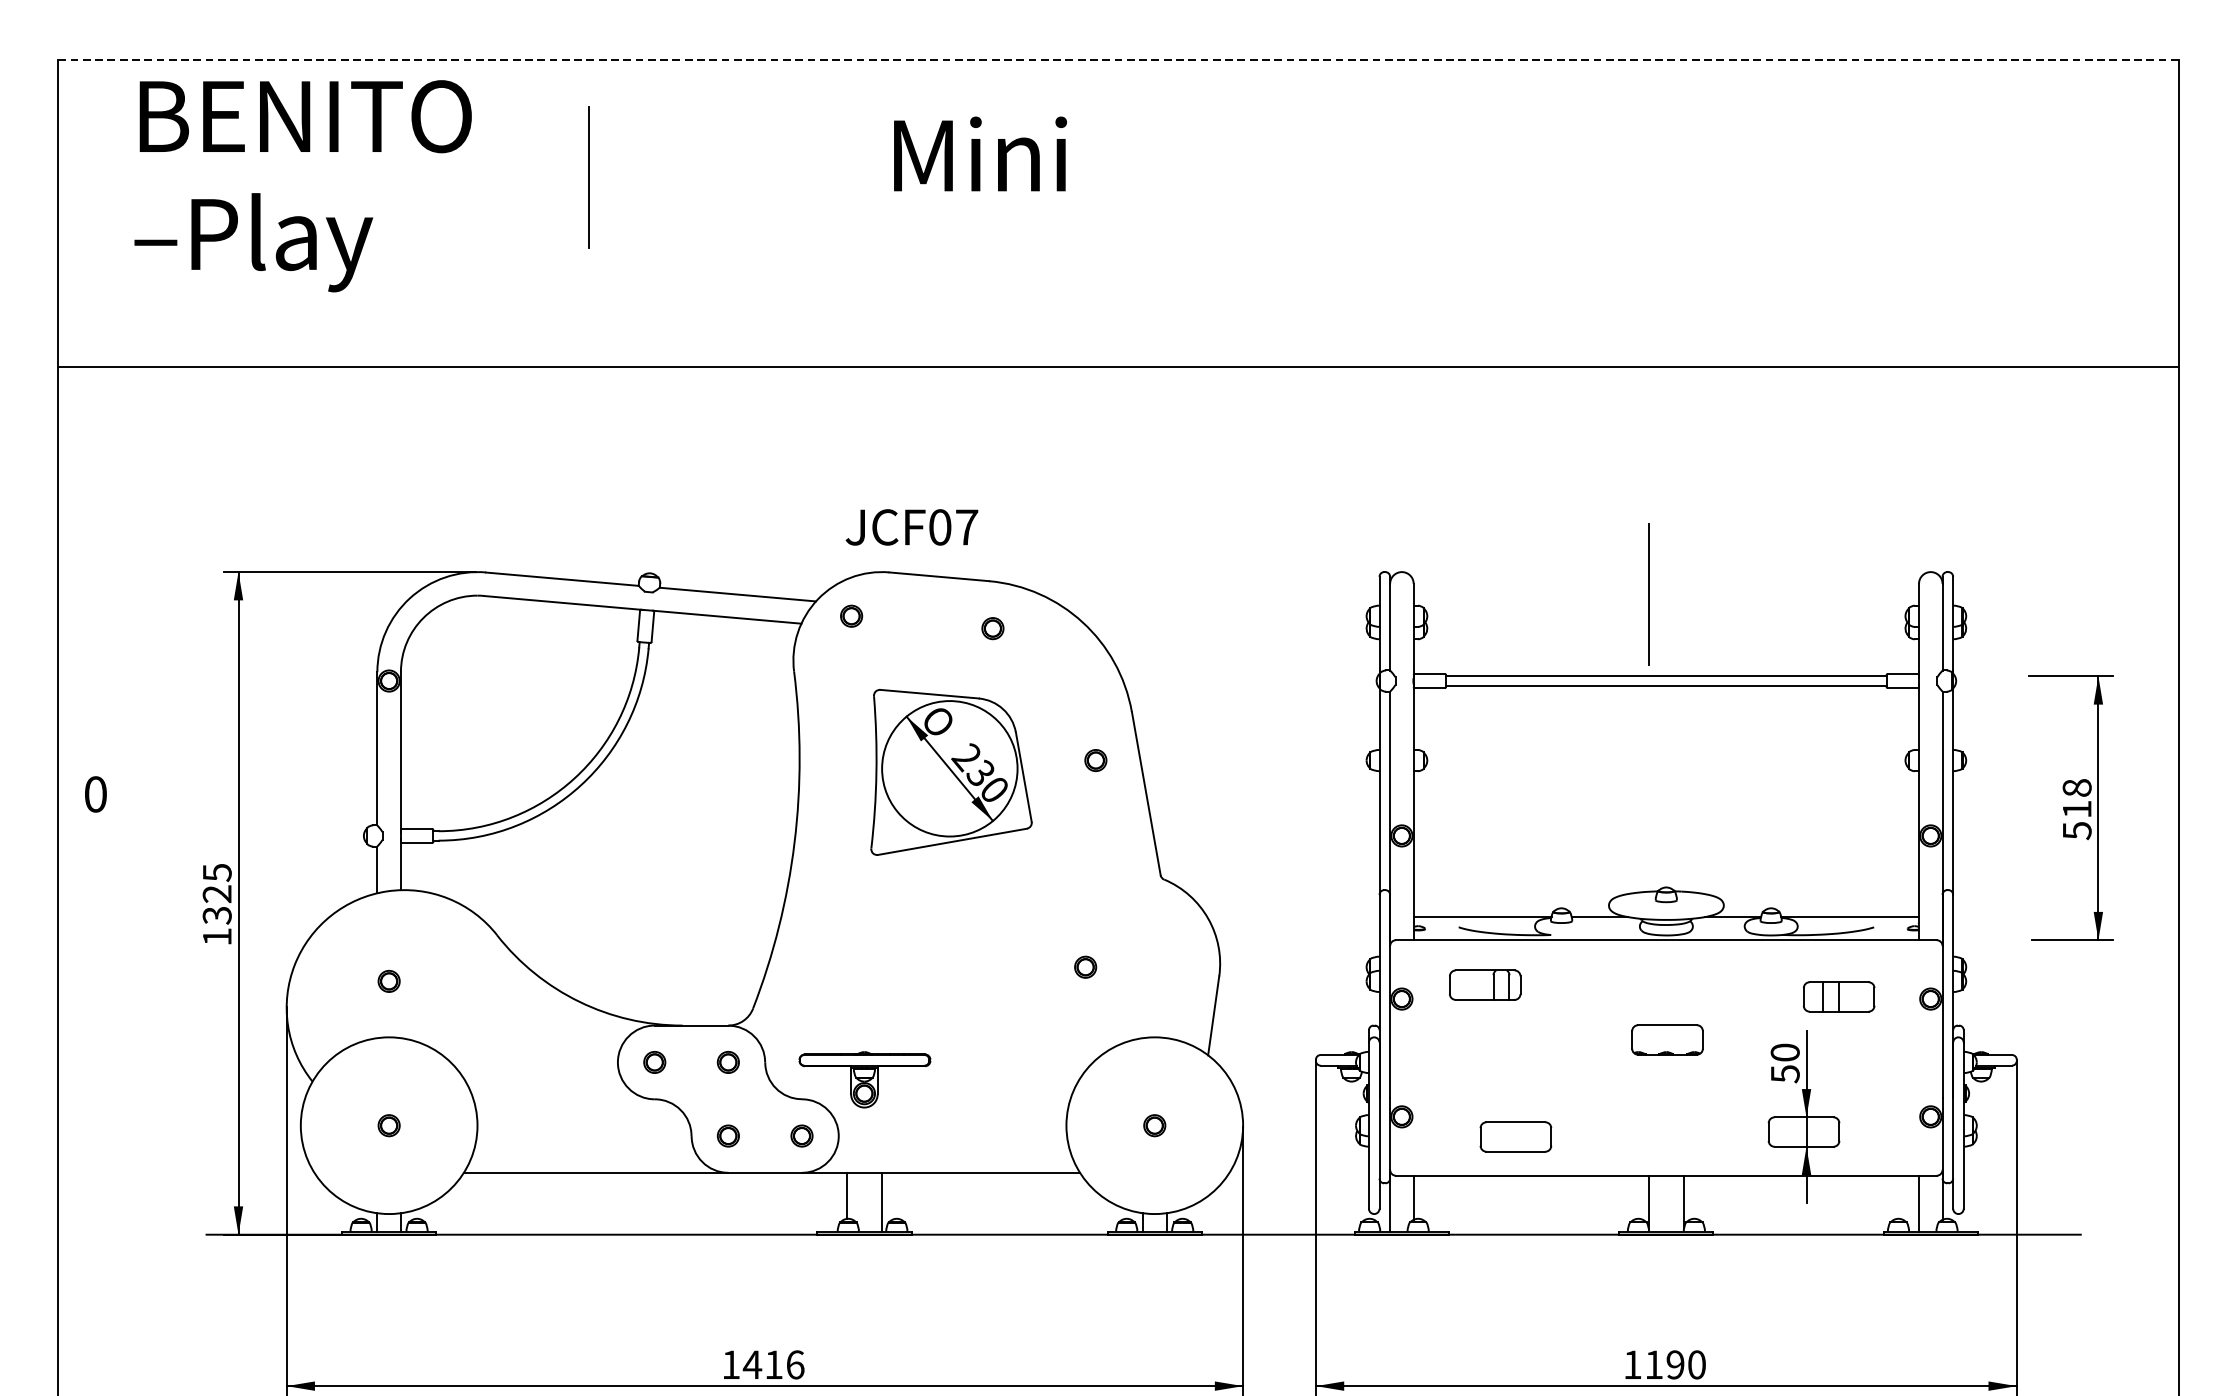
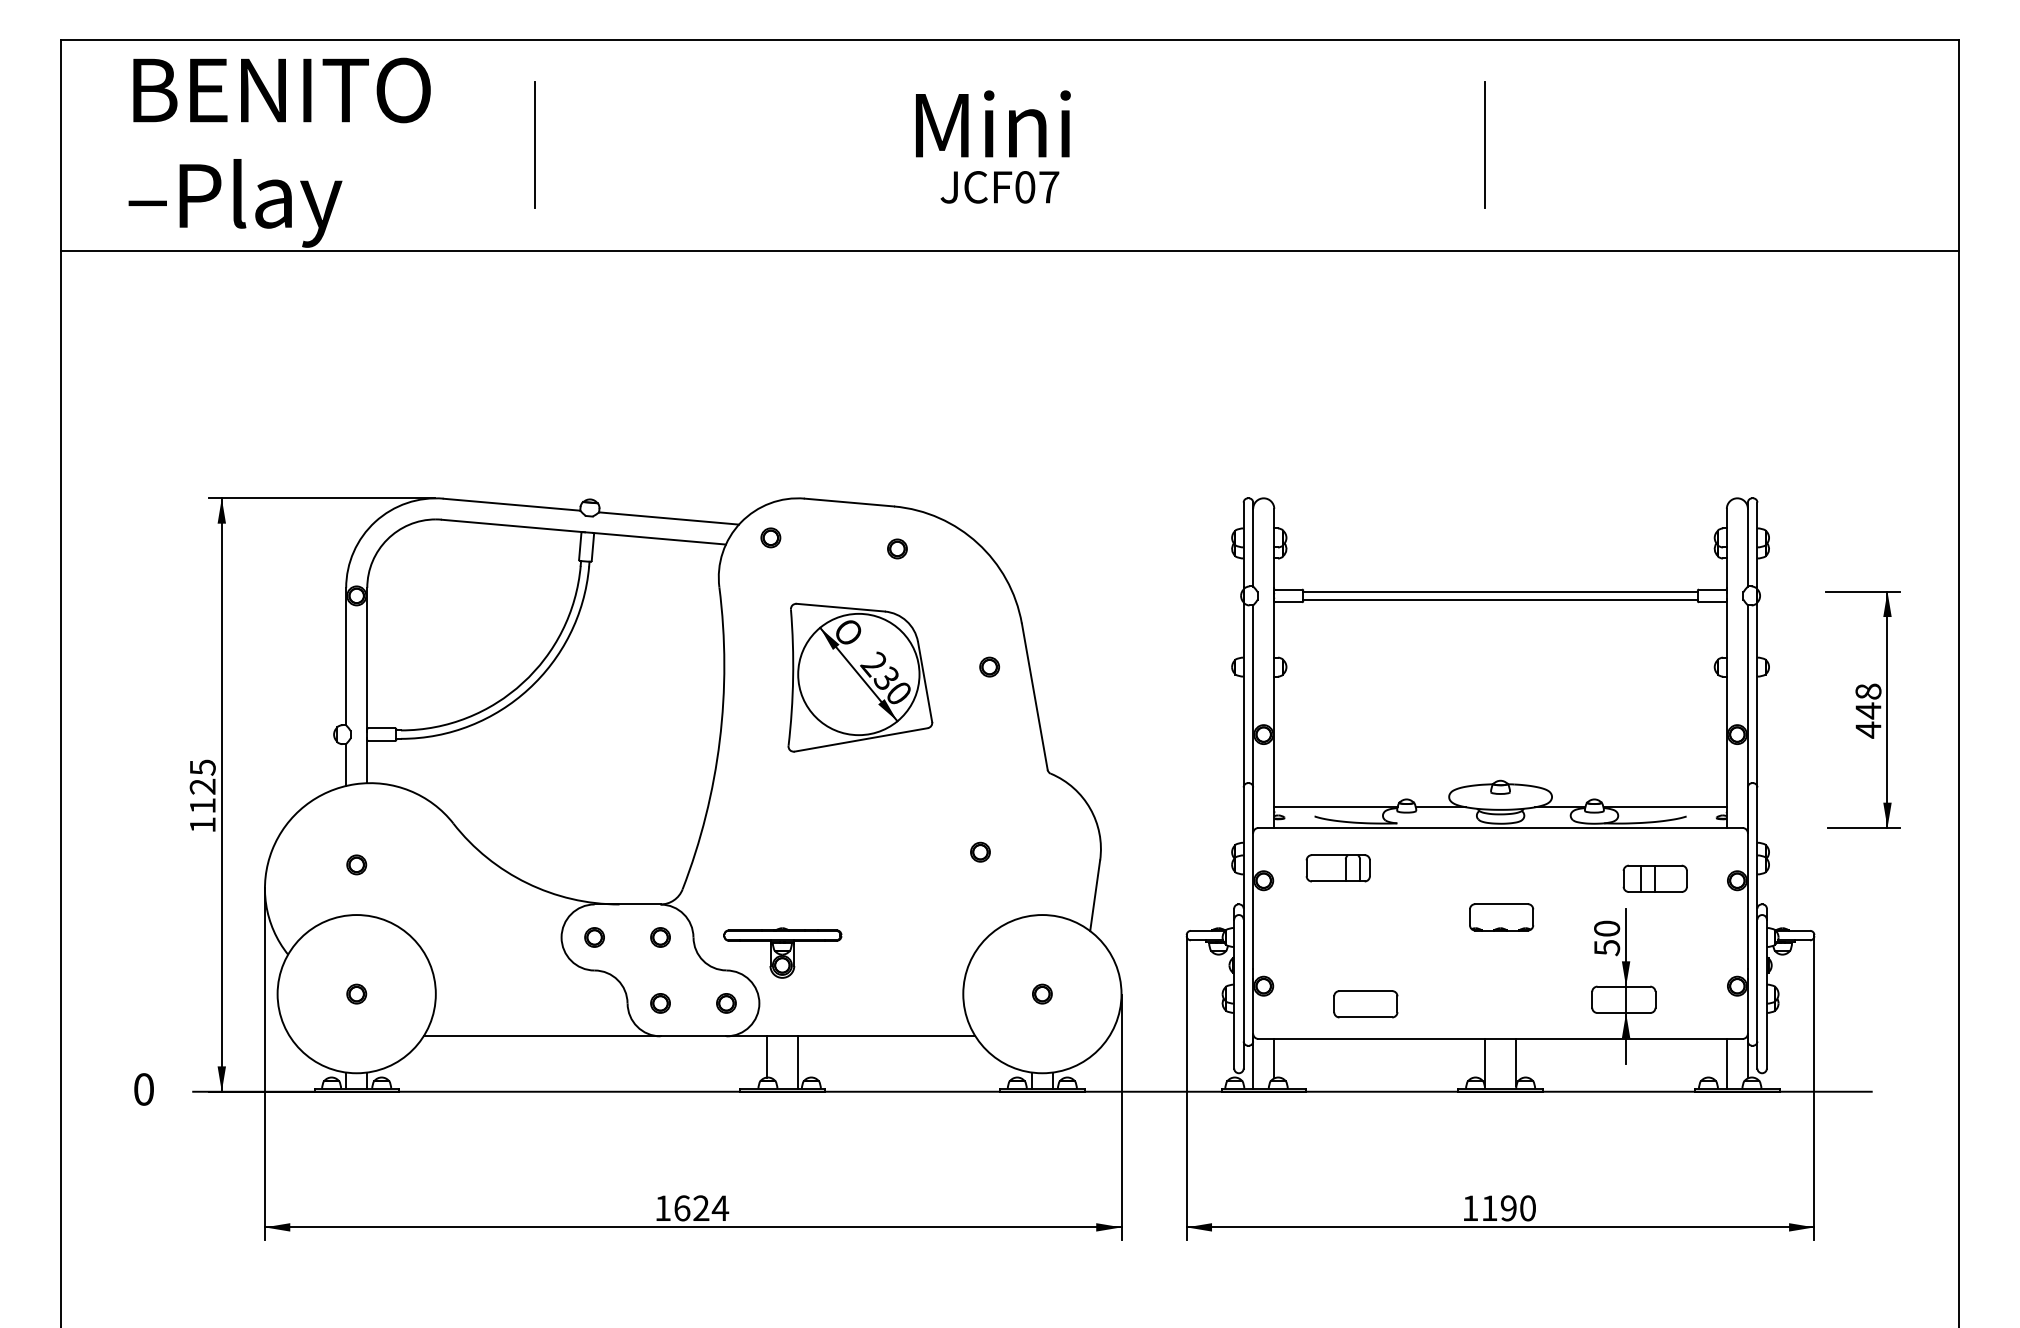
line: (1118, 59) -> (1009, 39), dashed -> solid
text: (980, 153) -> (993, 123), moved
line: (1118, 366) -> (1009, 250), moved
text: (911, 527) -> (999, 187), moved
line: (1648, 593) -> (1484, 144), moved
text: (95, 794) -> (143, 1089), moved
text: (2077, 820) -> (1868, 720), 518 -> 448
text: (216, 916) -> (202, 806), 1325 -> 1125
text: (774, 1365) -> (701, 1208), 1416 -> 1624

